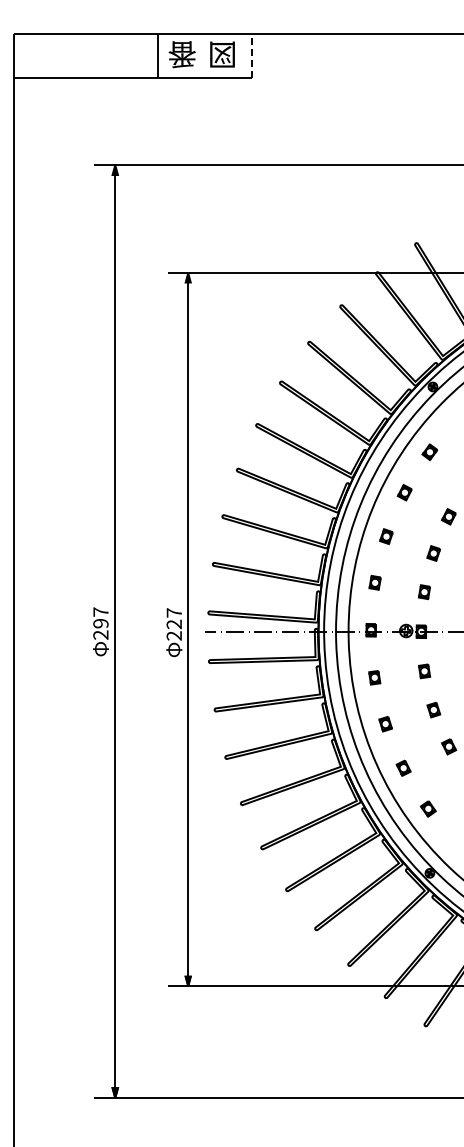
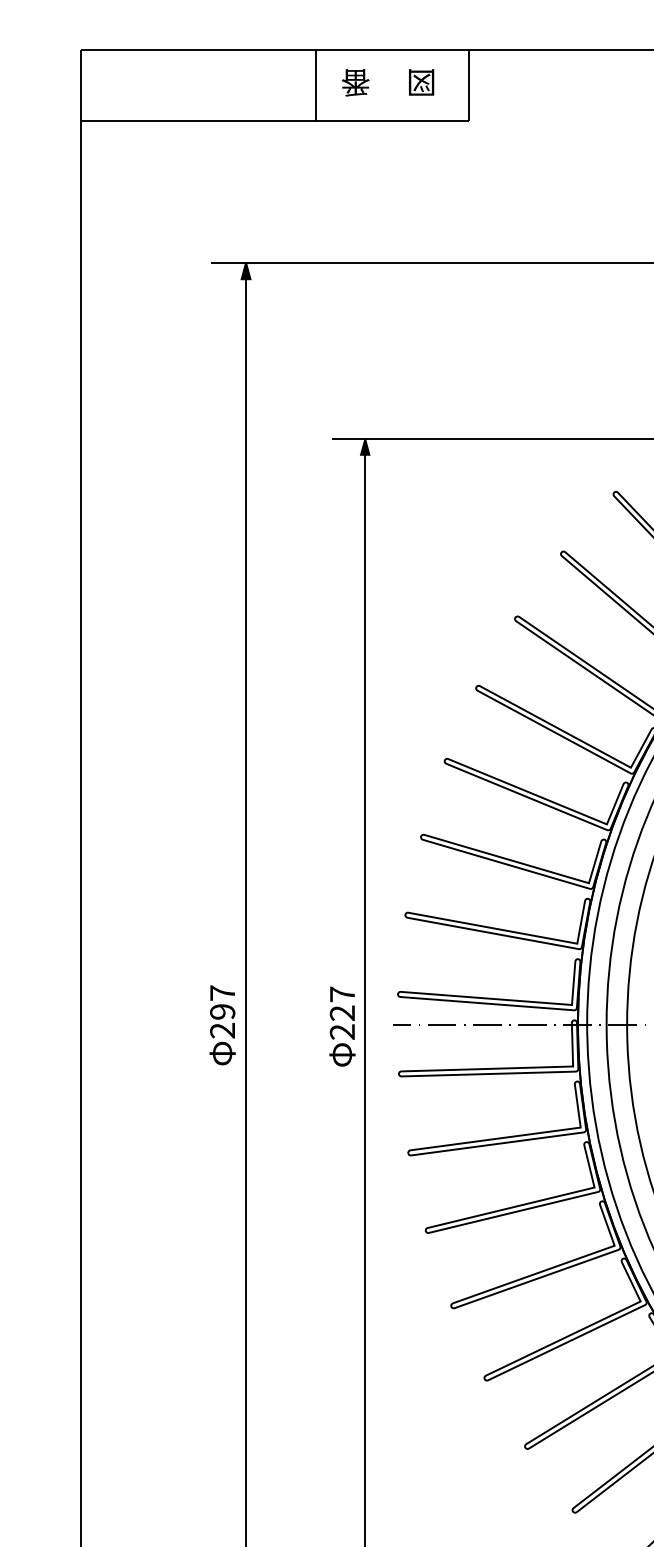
part: (182, 54) -> (355, 82), size x0.62
part: (222, 54) -> (421, 82), size x0.62
line: (251, 56) -> (468, 85), dashed -> solid

